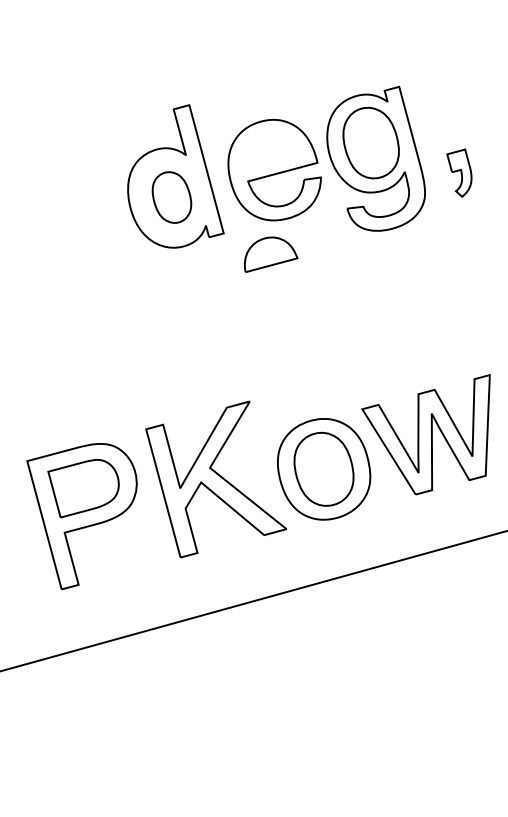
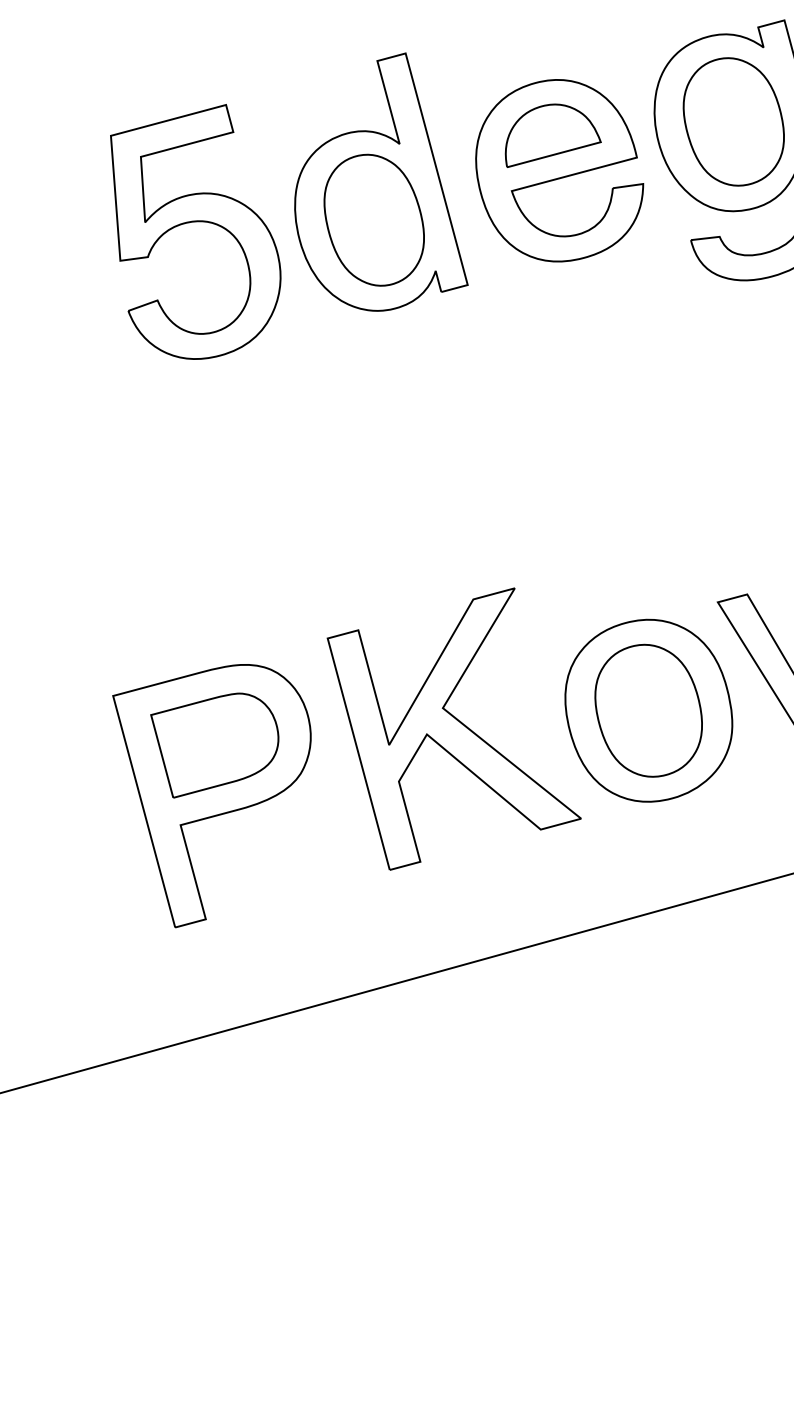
part: (171, 197) -> (373, 220), size x1.43
part: (72, 203) -> (194, 230), added
part: (271, 254) -> (553, 135), moved

